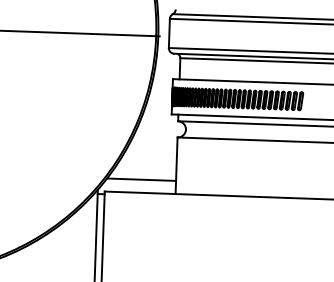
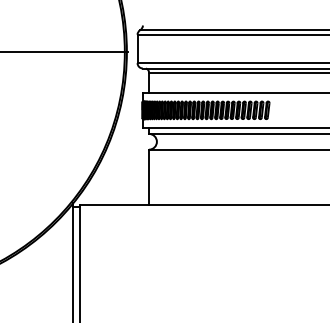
line: (141, 179) -> (115, 191), removed

